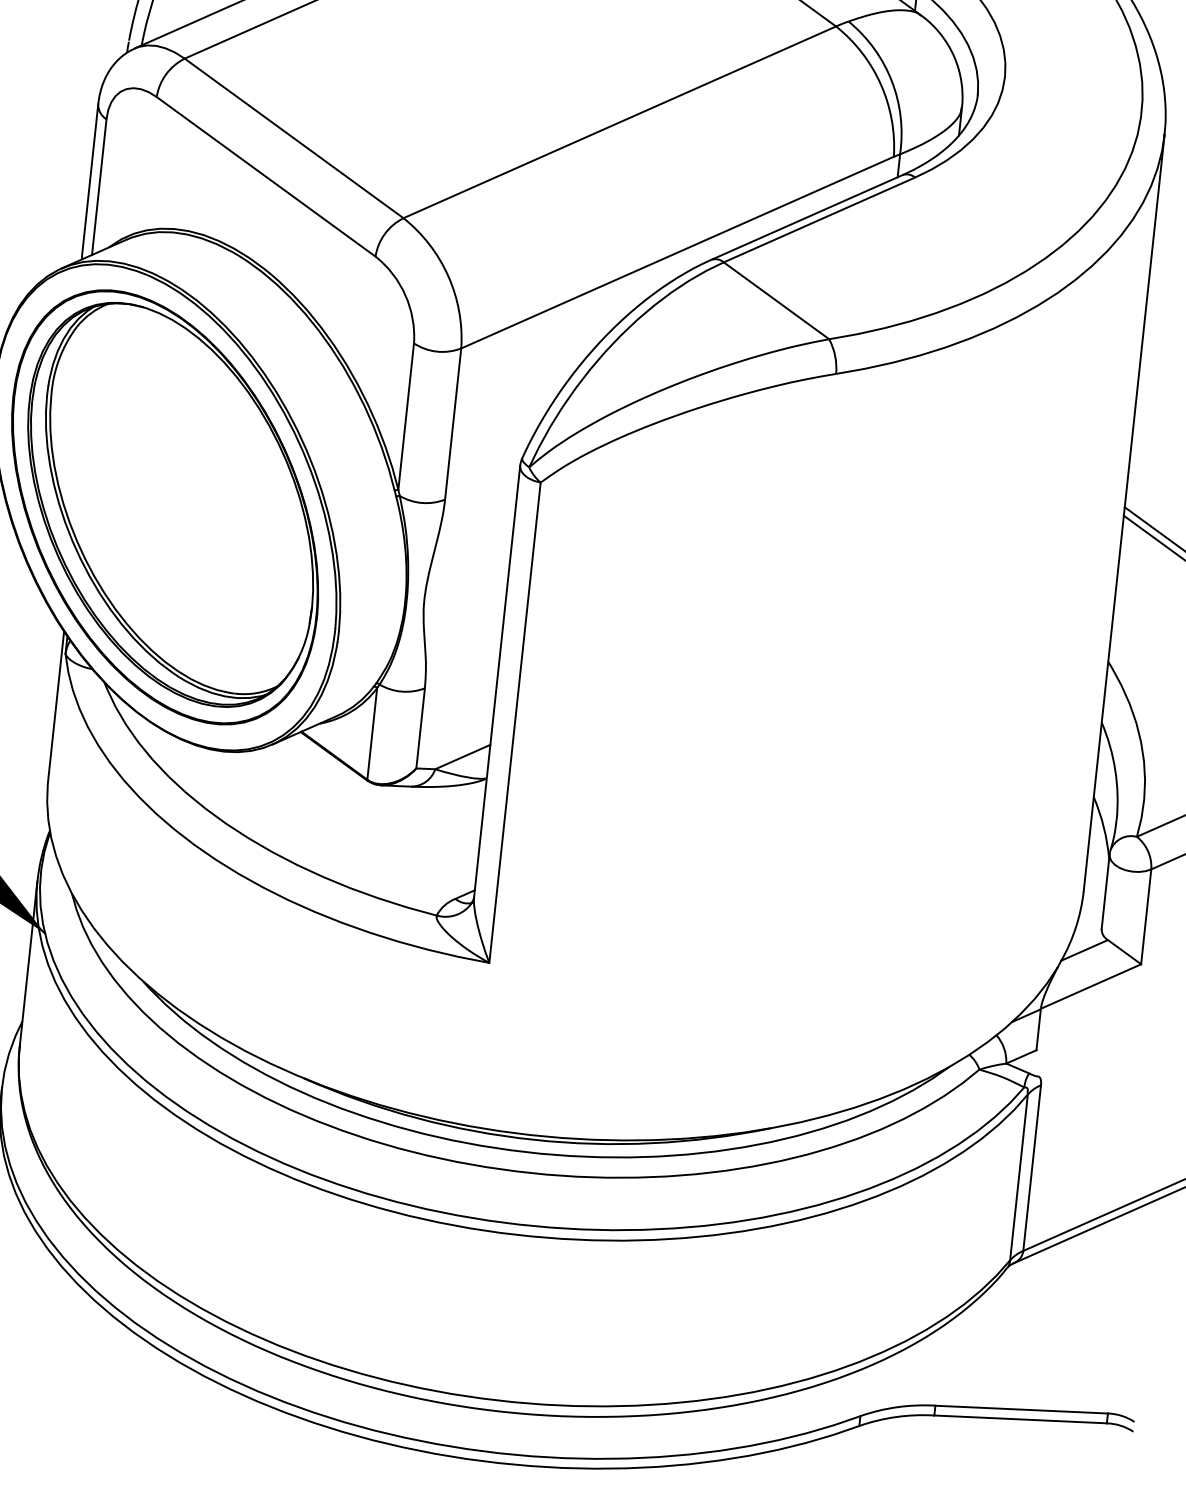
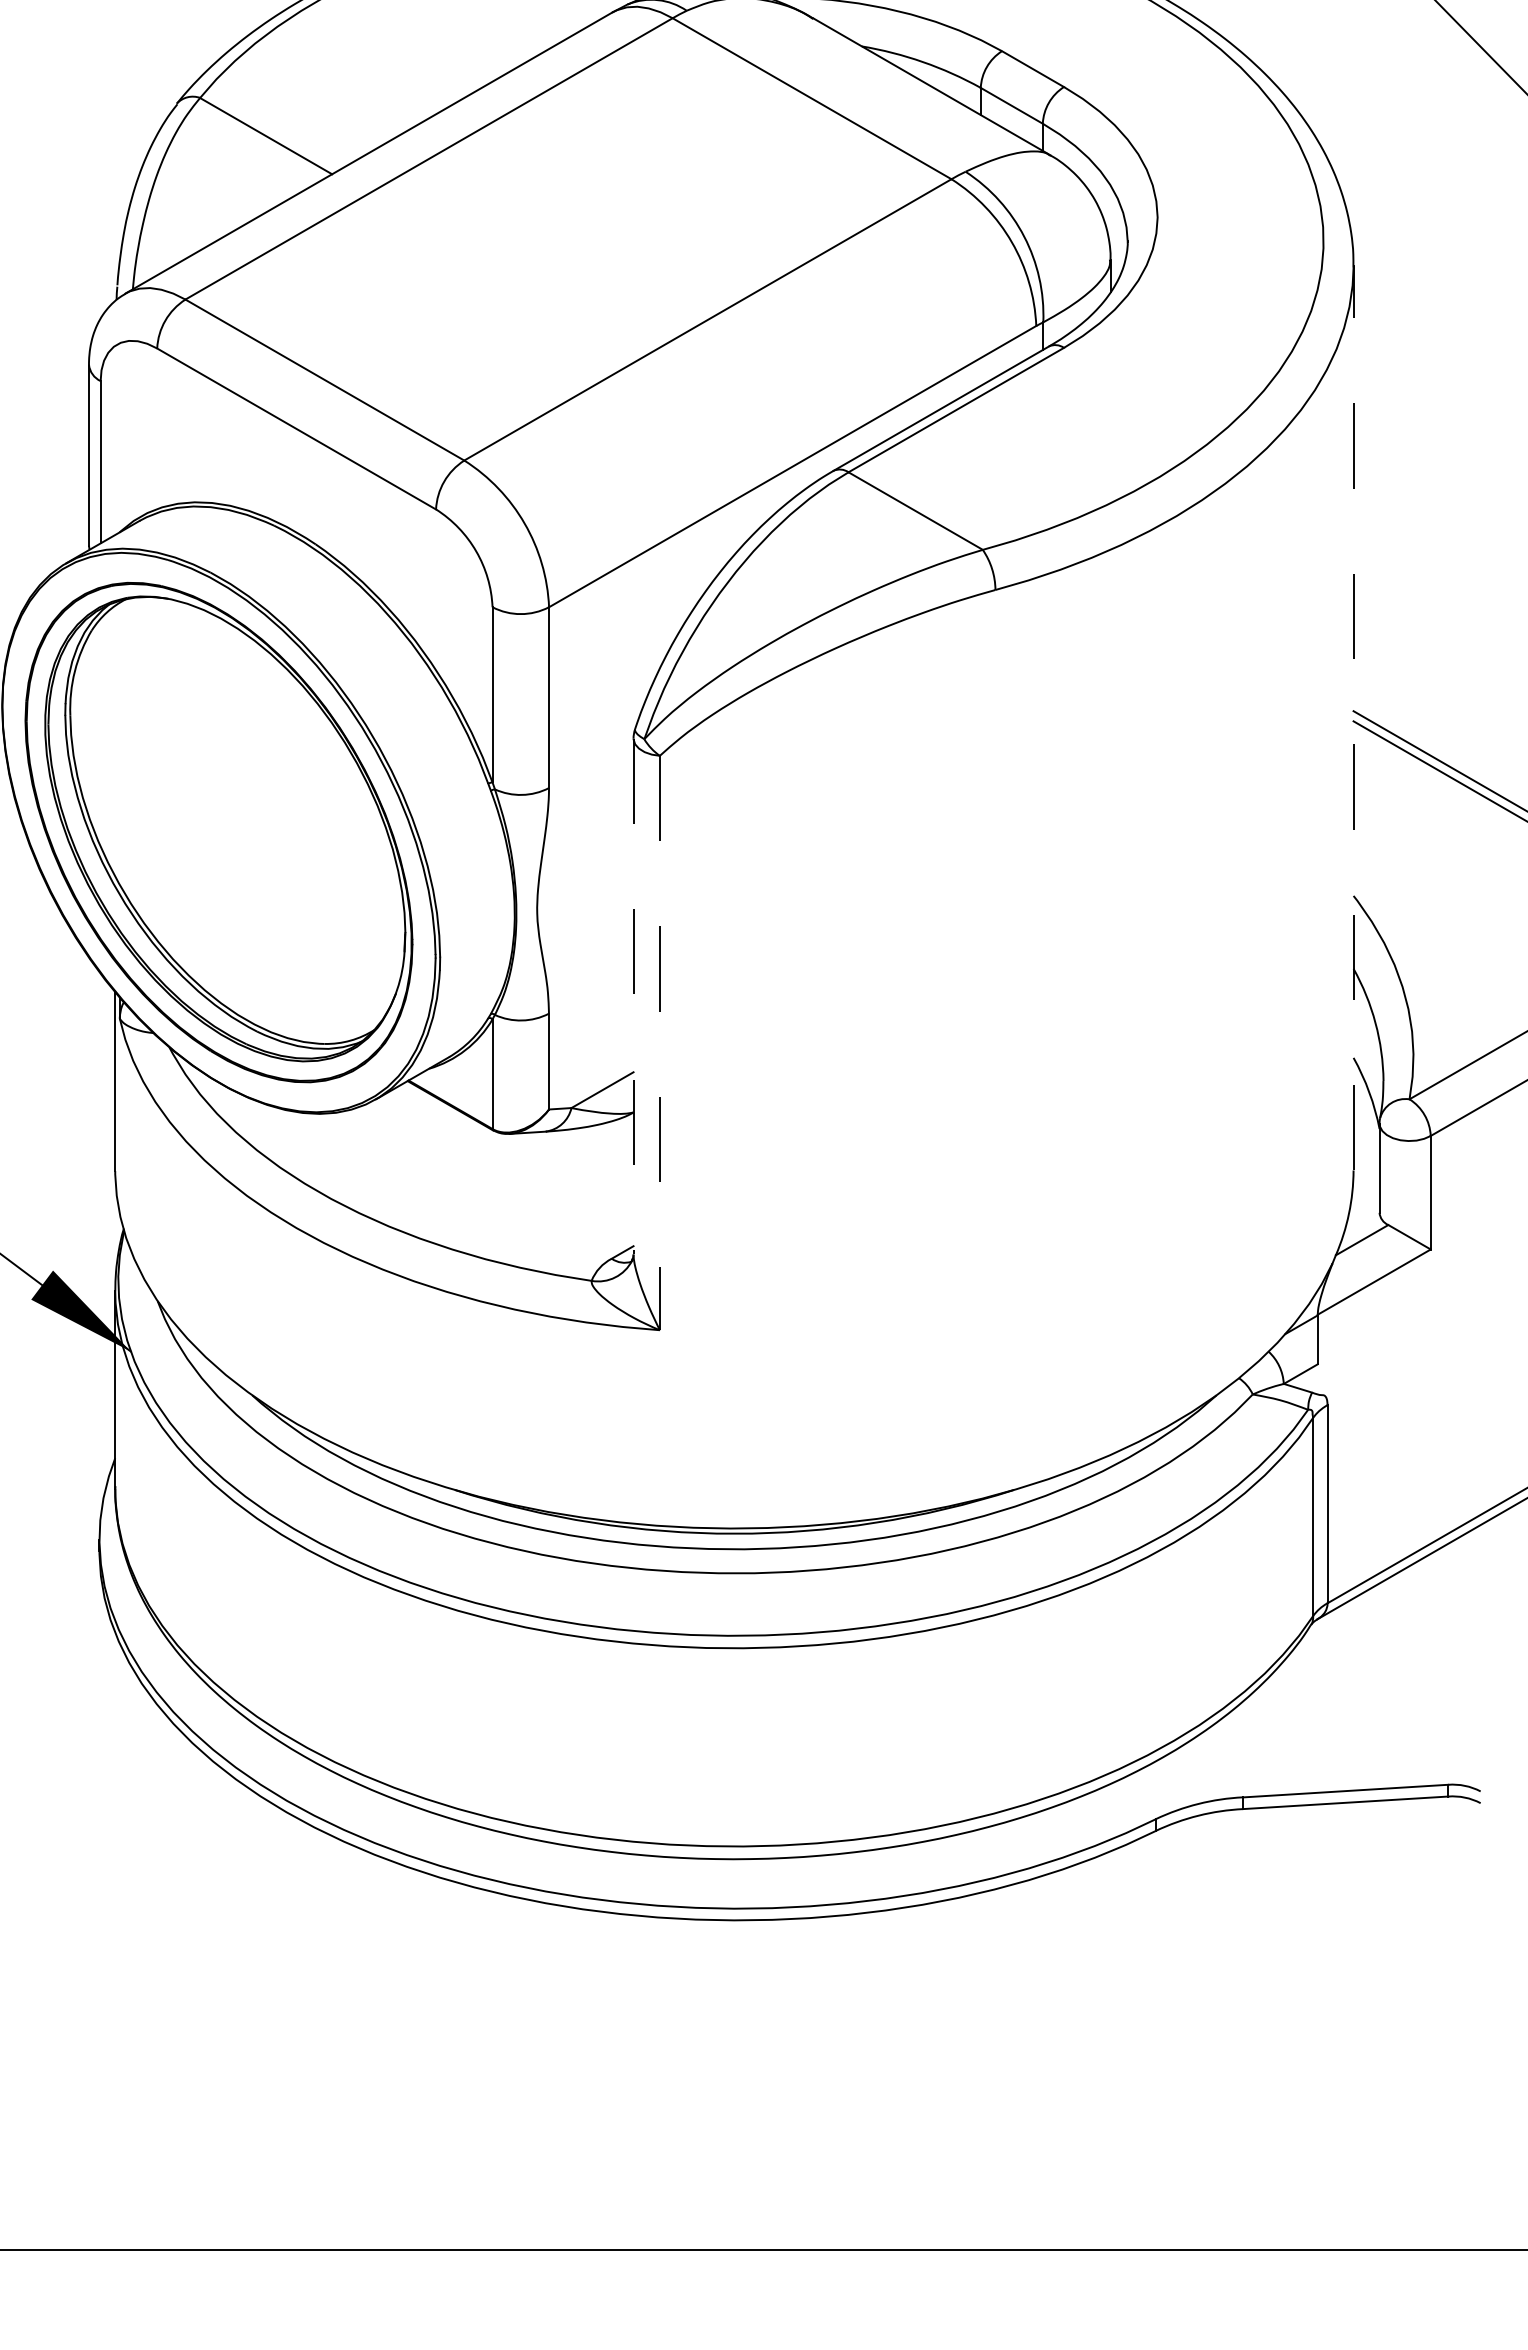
line: (1124, 512) -> (1353, 717), solid -> dashed
line: (497, 681) -> (633, 996), solid -> dashed
line: (514, 723) -> (659, 1043), solid -> dashed

